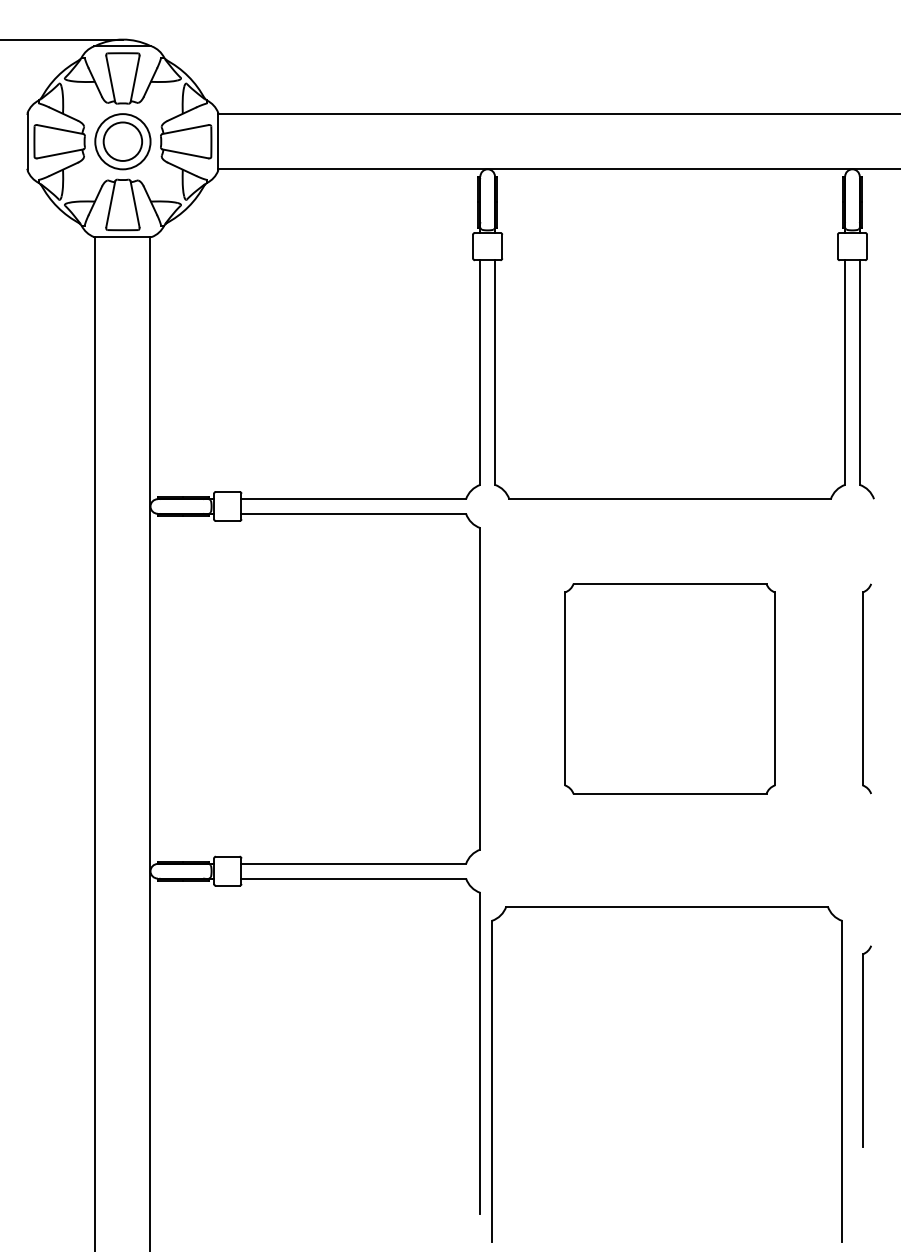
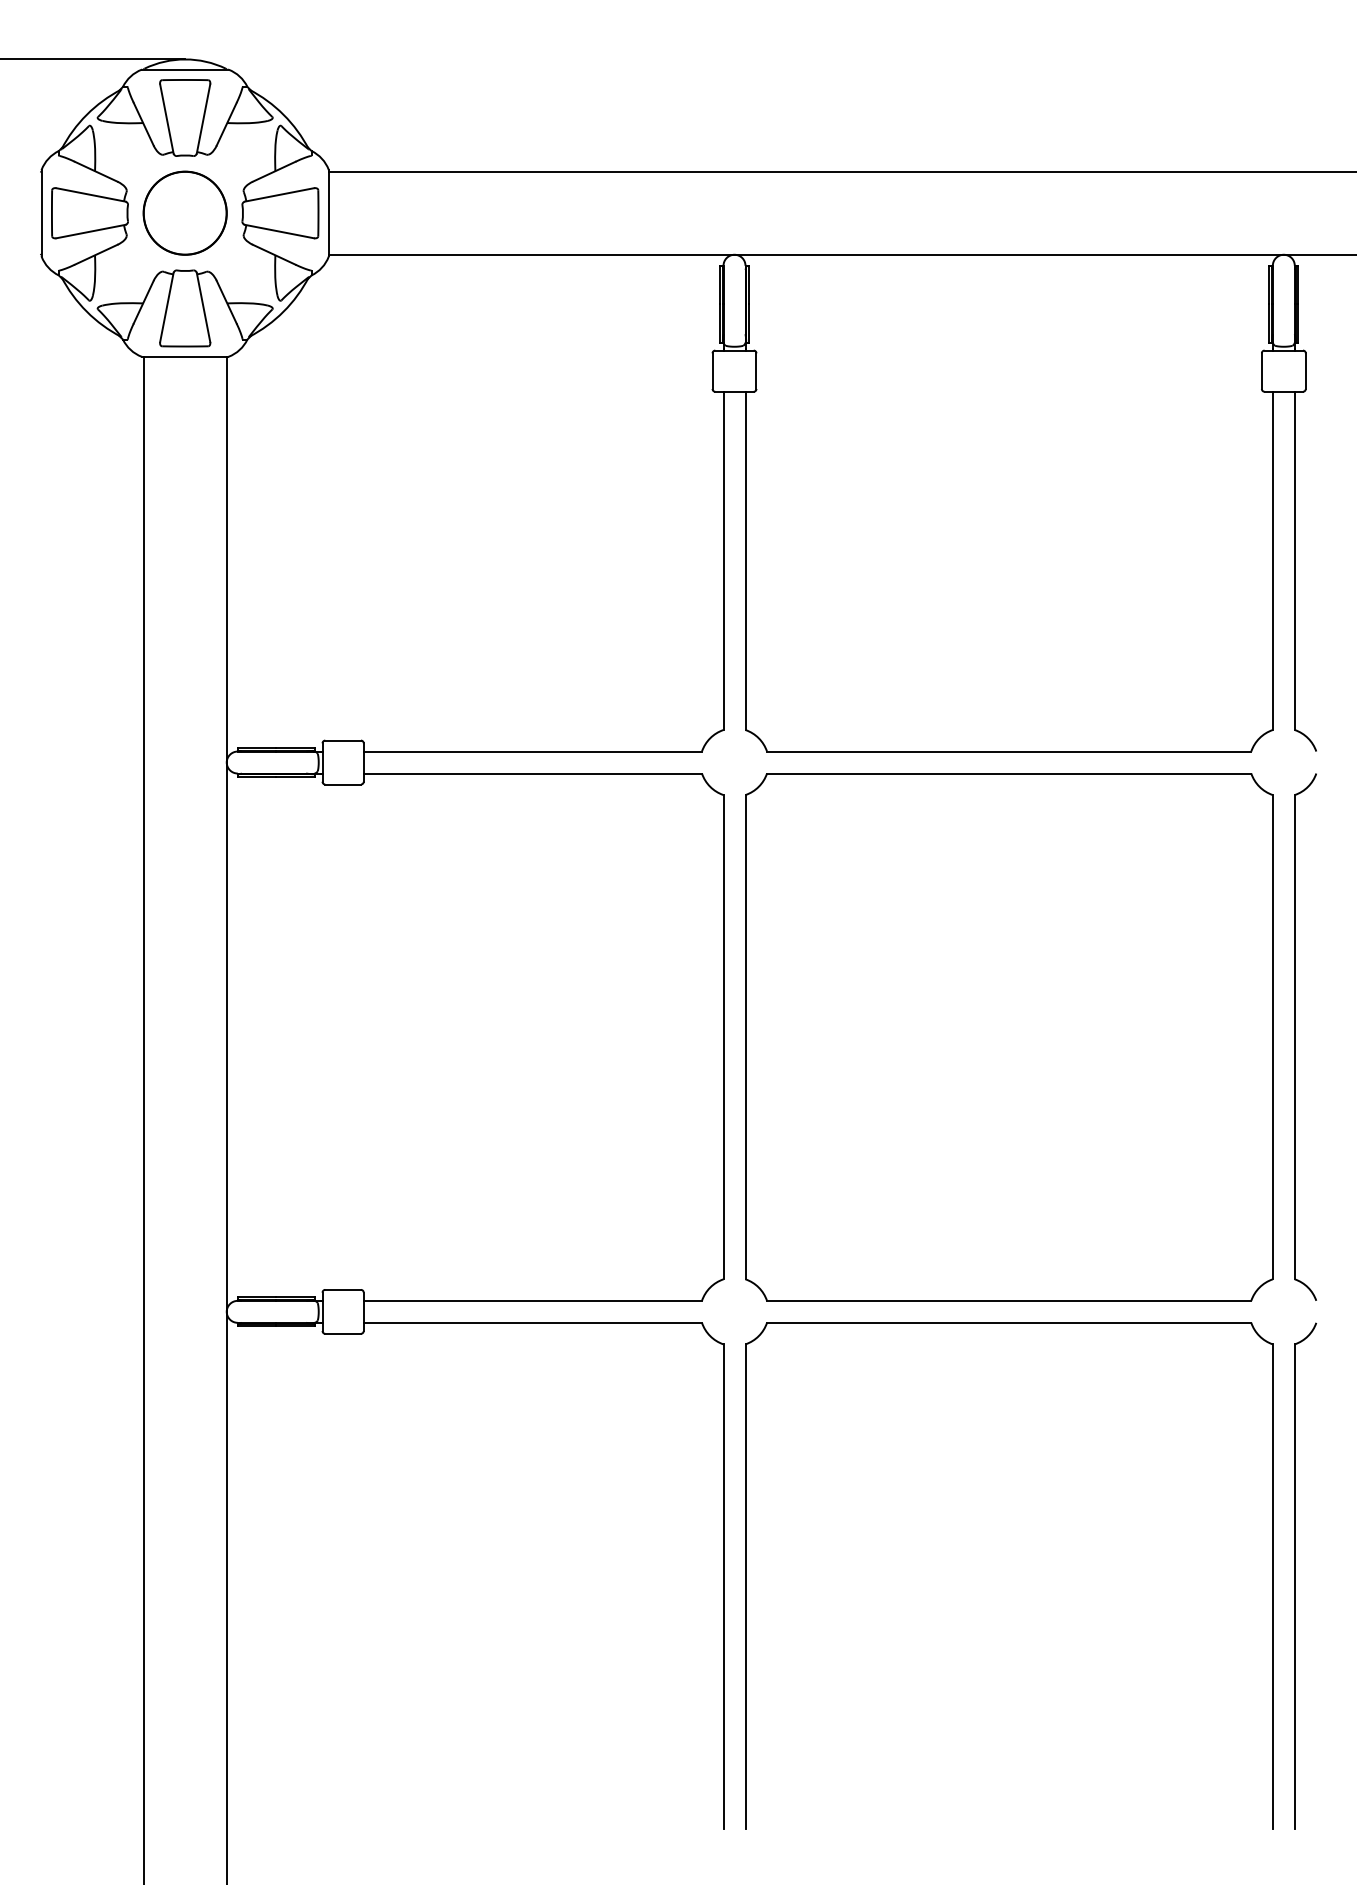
circle: (122, 141) -> (184, 212), size x1.43
part: (669, 688) -> (1008, 1036), size x1.67
part: (866, 688) -> (1304, 1036), size x1.67
part: (666, 907) -> (1008, 1324), moved
part: (866, 1046) -> (1304, 1575), size x1.67

